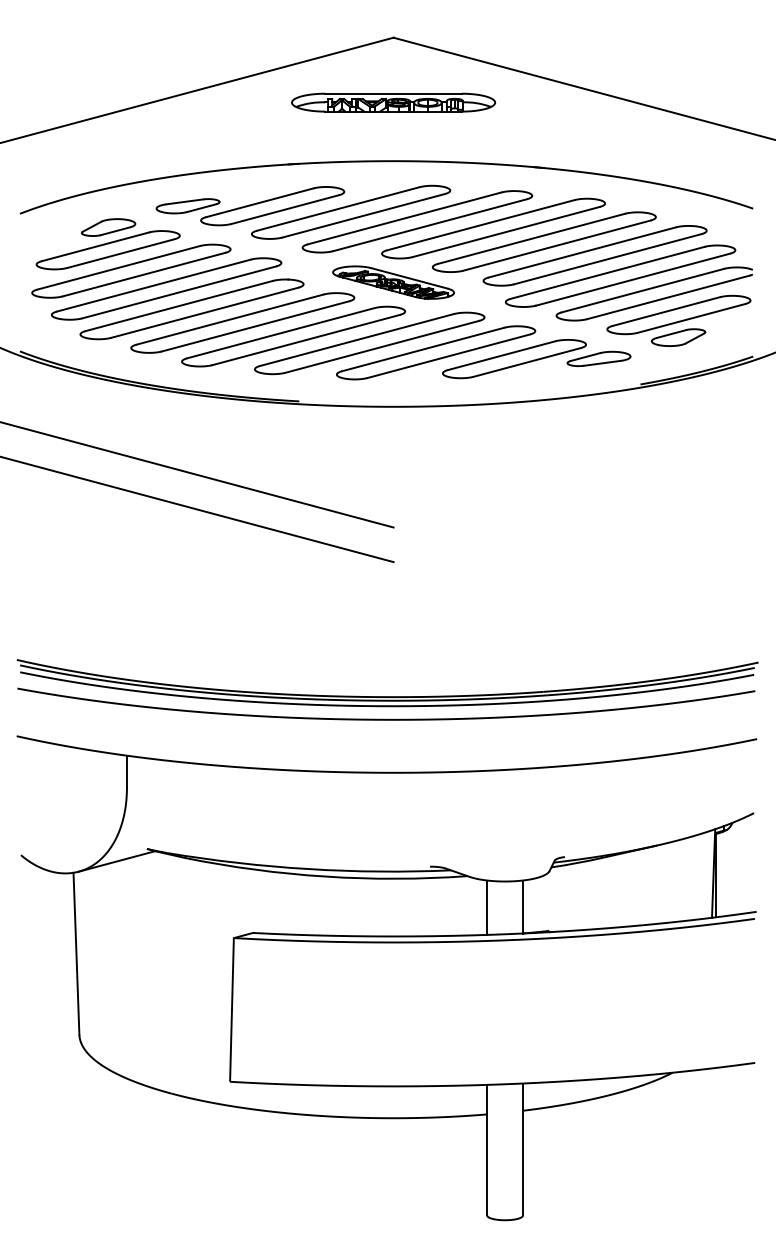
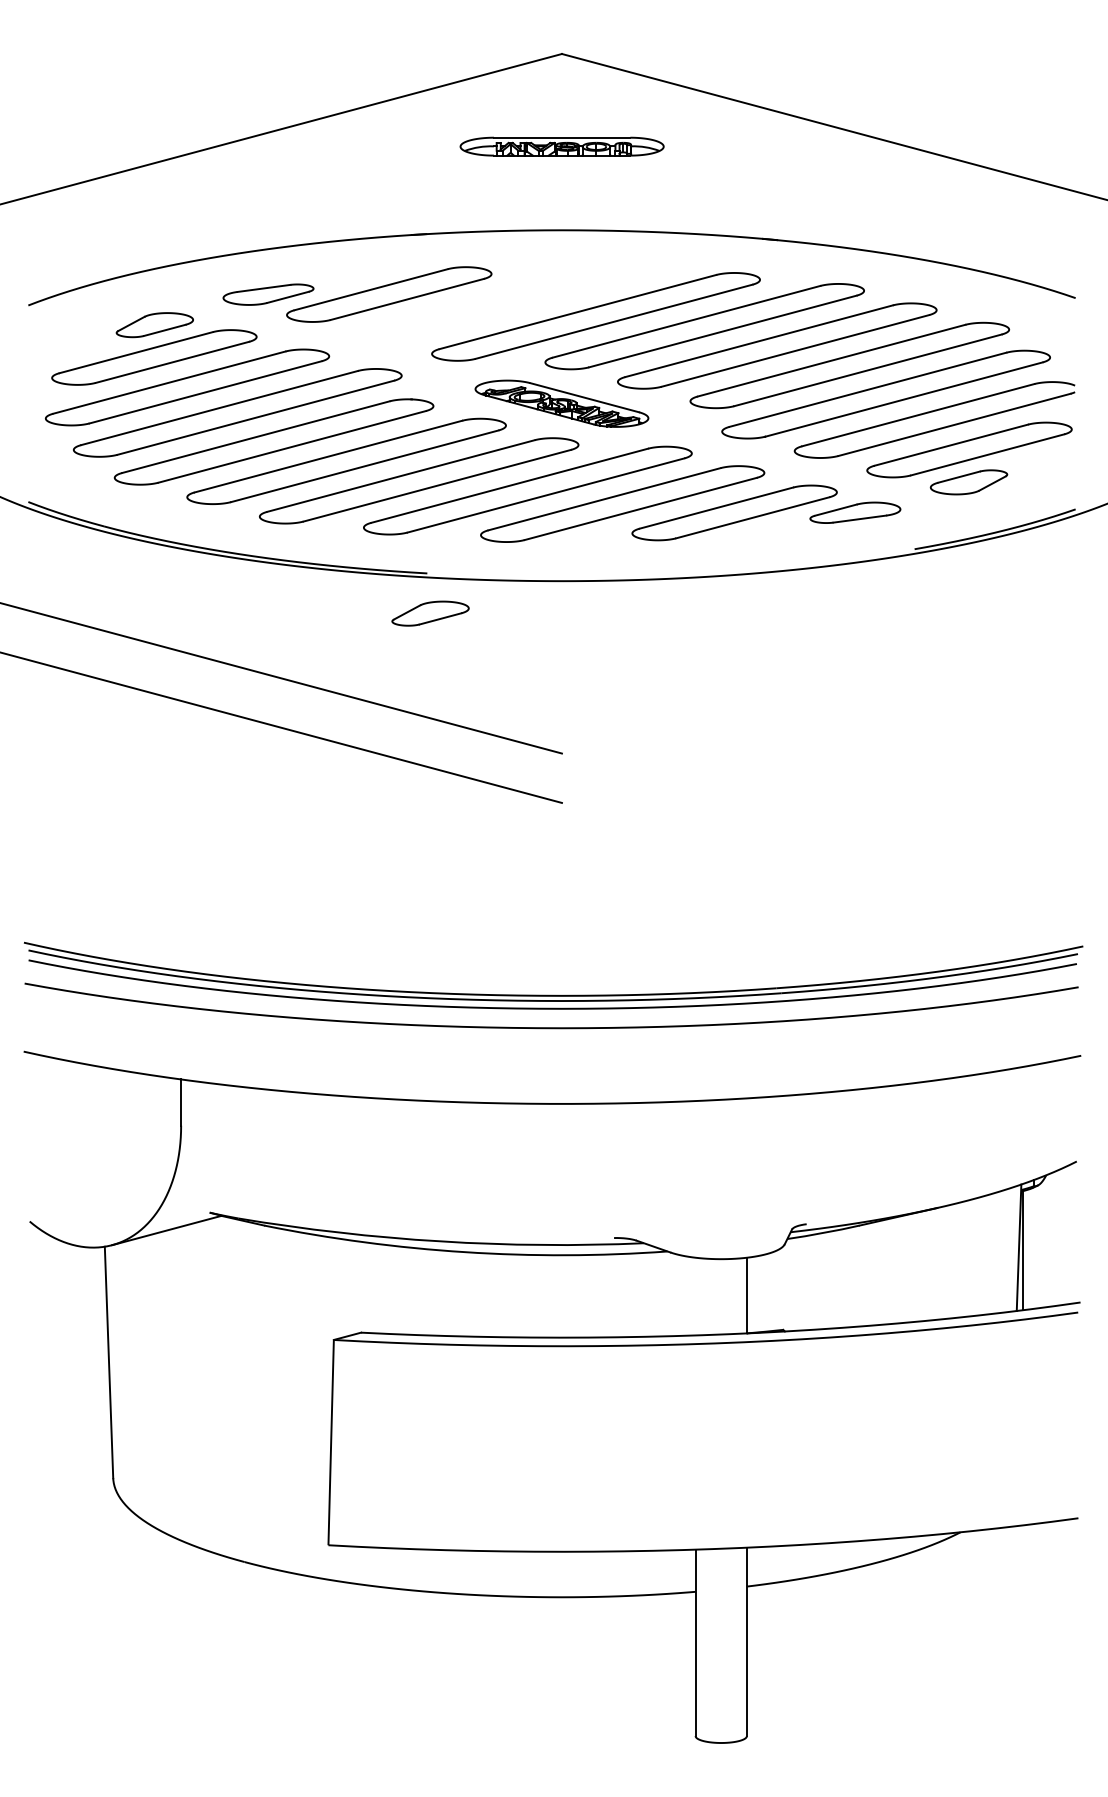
part: (393, 102) -> (561, 146), size x0.7
part: (351, 211) -> (501, 302), removed
part: (301, 429) -> (430, 613), added
line: (487, 907) -> (696, 1296), removed

